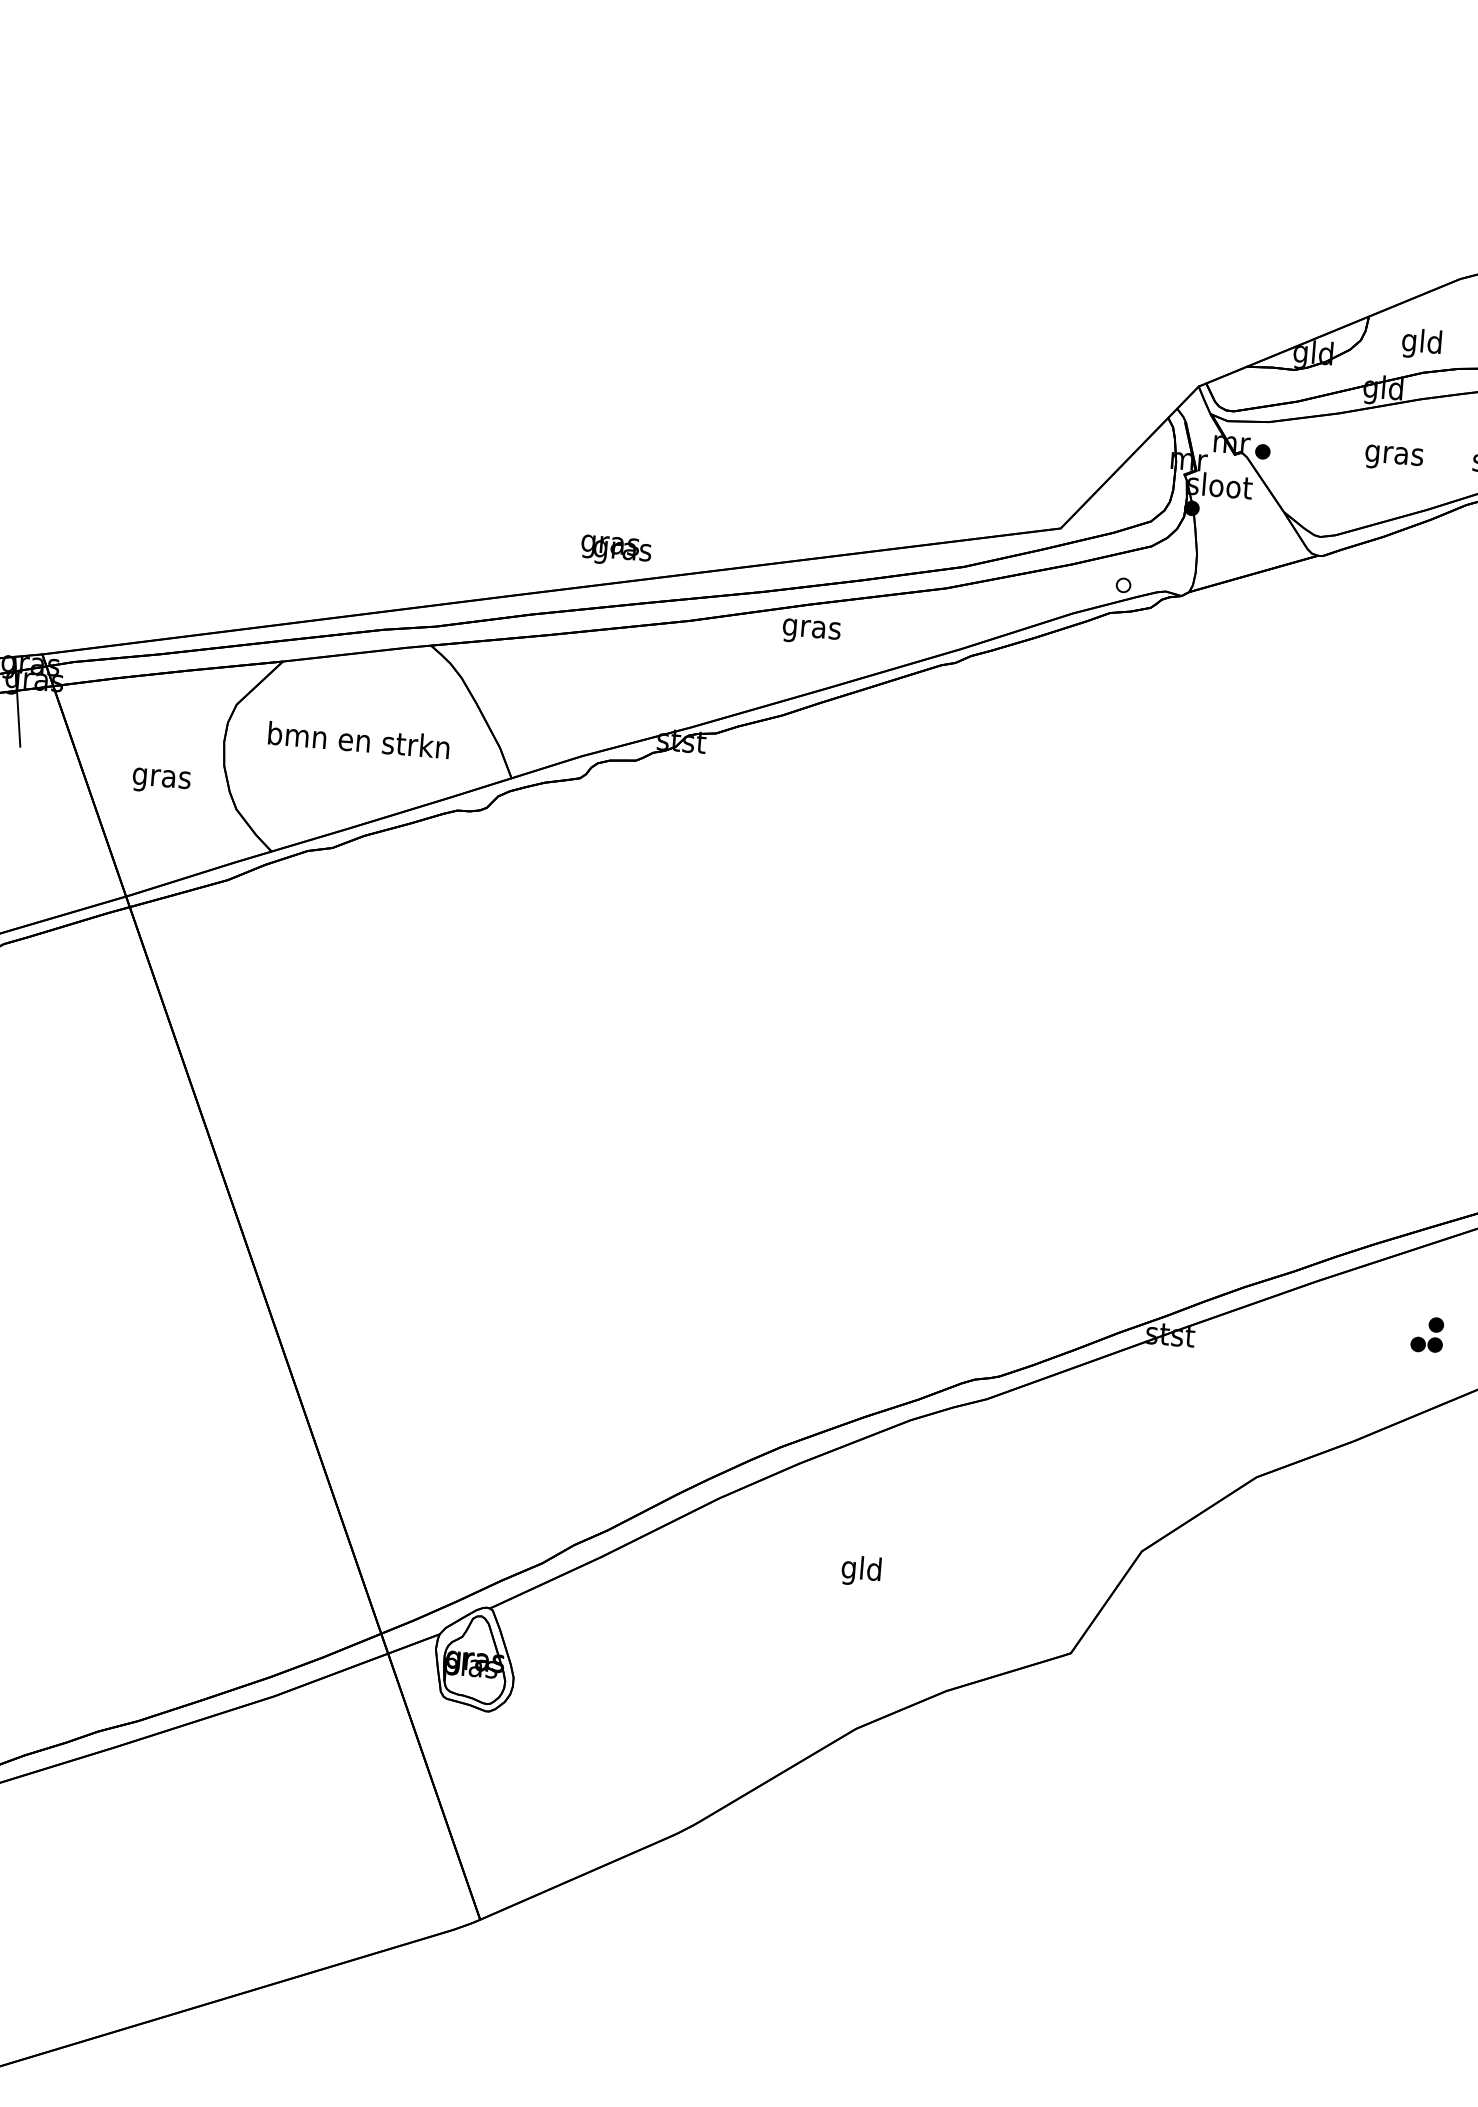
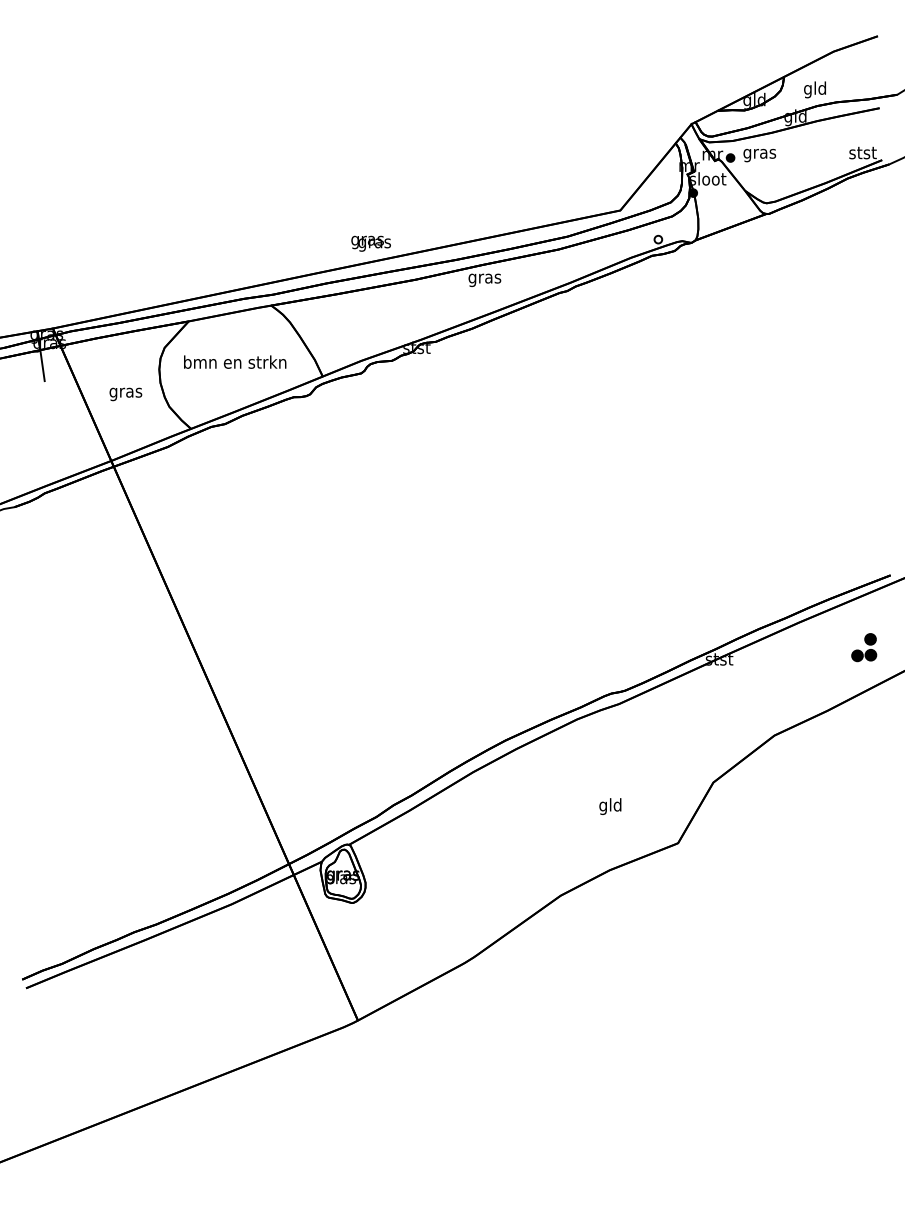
text: (1393, 458) -> (759, 155), moved
part: (1426, 1333) -> (863, 646), size x1.4
text: (861, 1570) -> (610, 806), moved

